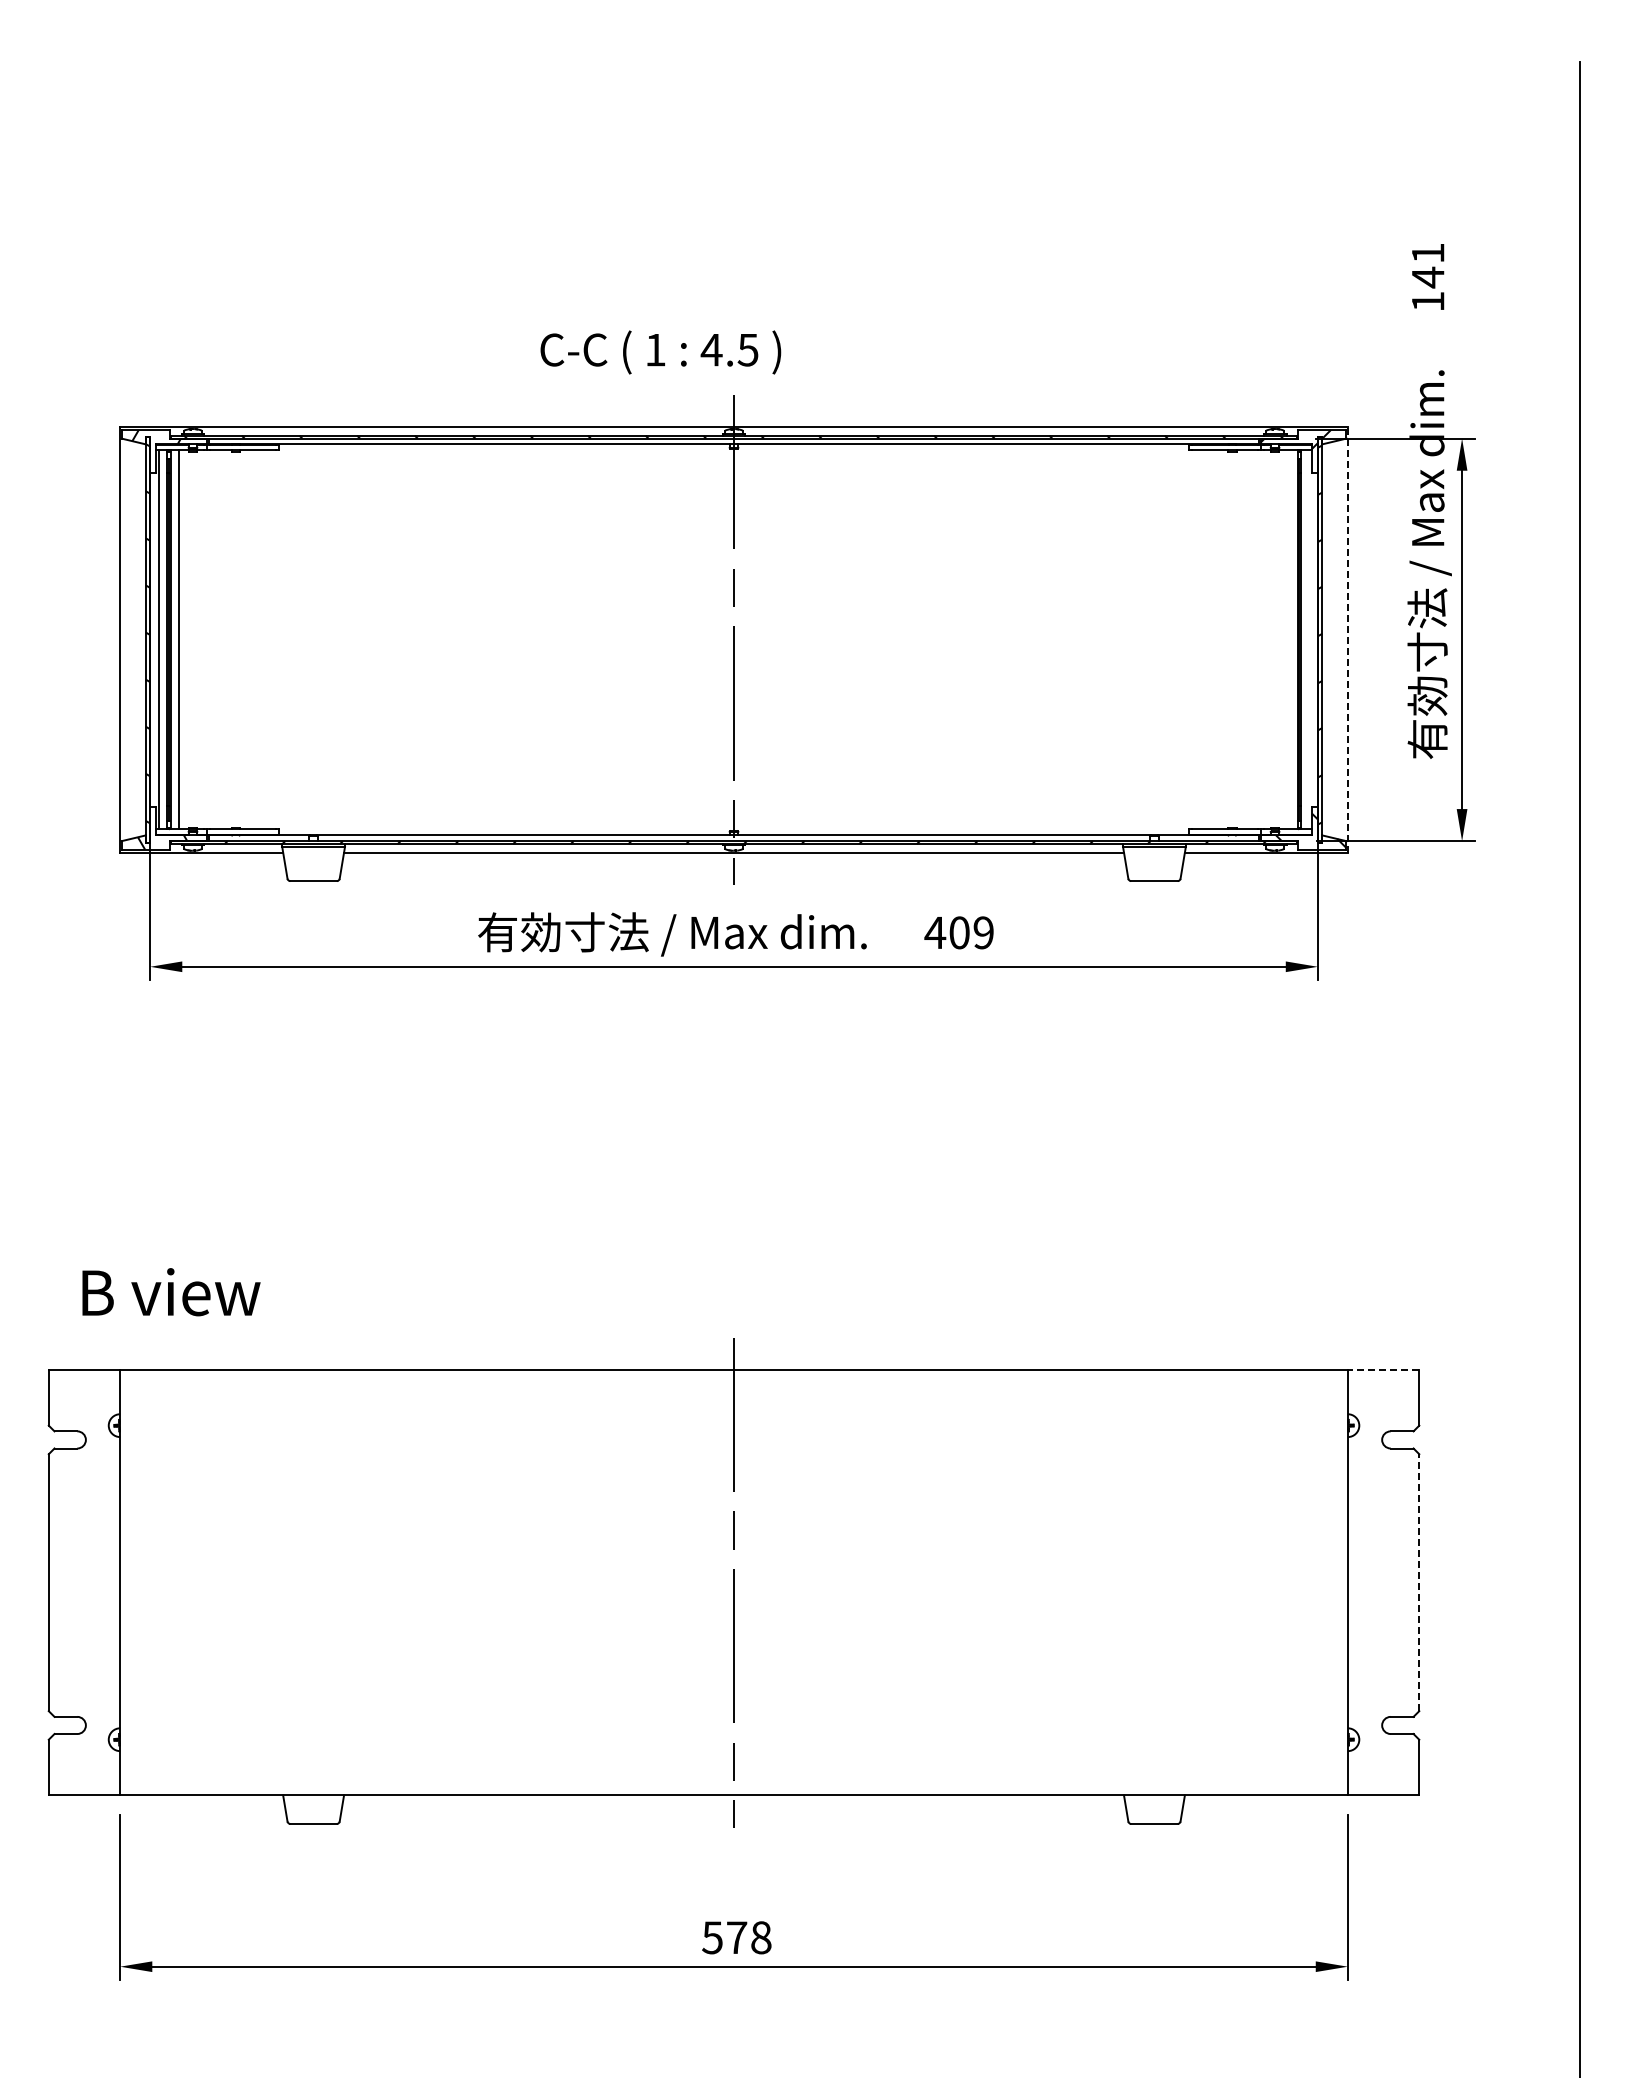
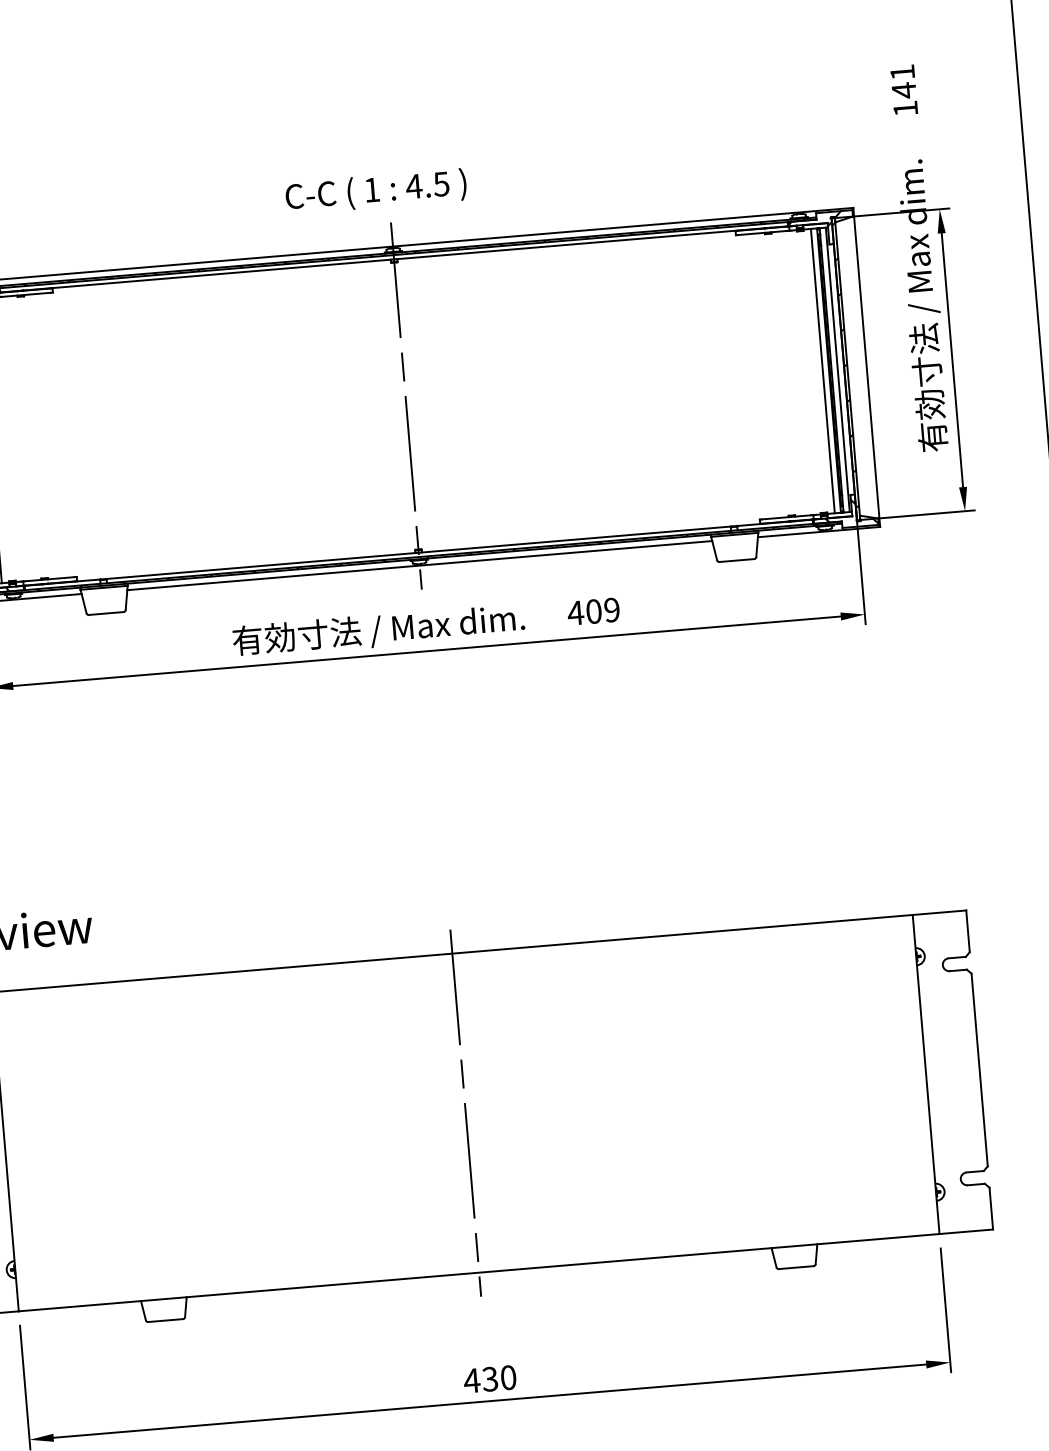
text: (660, 352) -> (375, 191), moved
line: (1289, 639) -> (822, 370), added
line: (1309, 639) -> (837, 369), added
line: (1347, 639) -> (866, 367), dashed -> solid
line: (1383, 1369) -> (939, 912), dashed -> solid
line: (1419, 1582) -> (979, 1069), dashed -> solid
text: (736, 1937) -> (489, 1379), 578 -> 430

